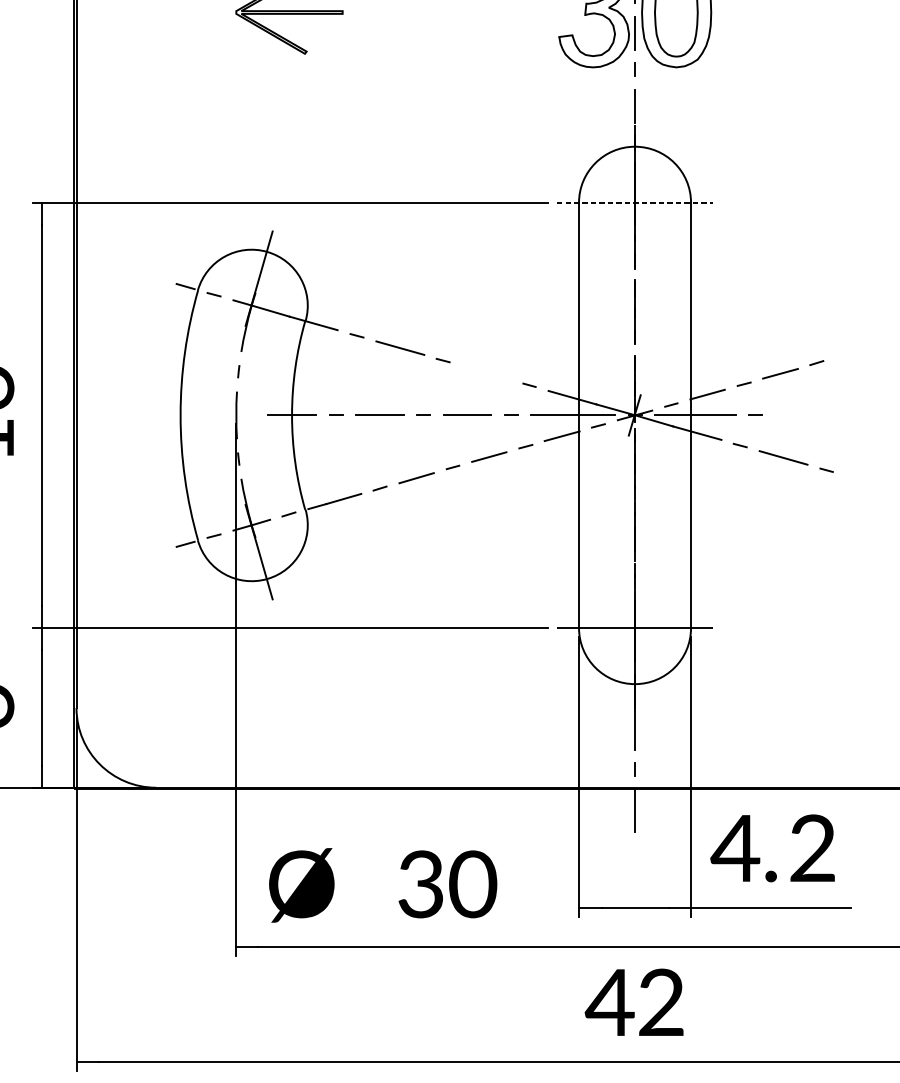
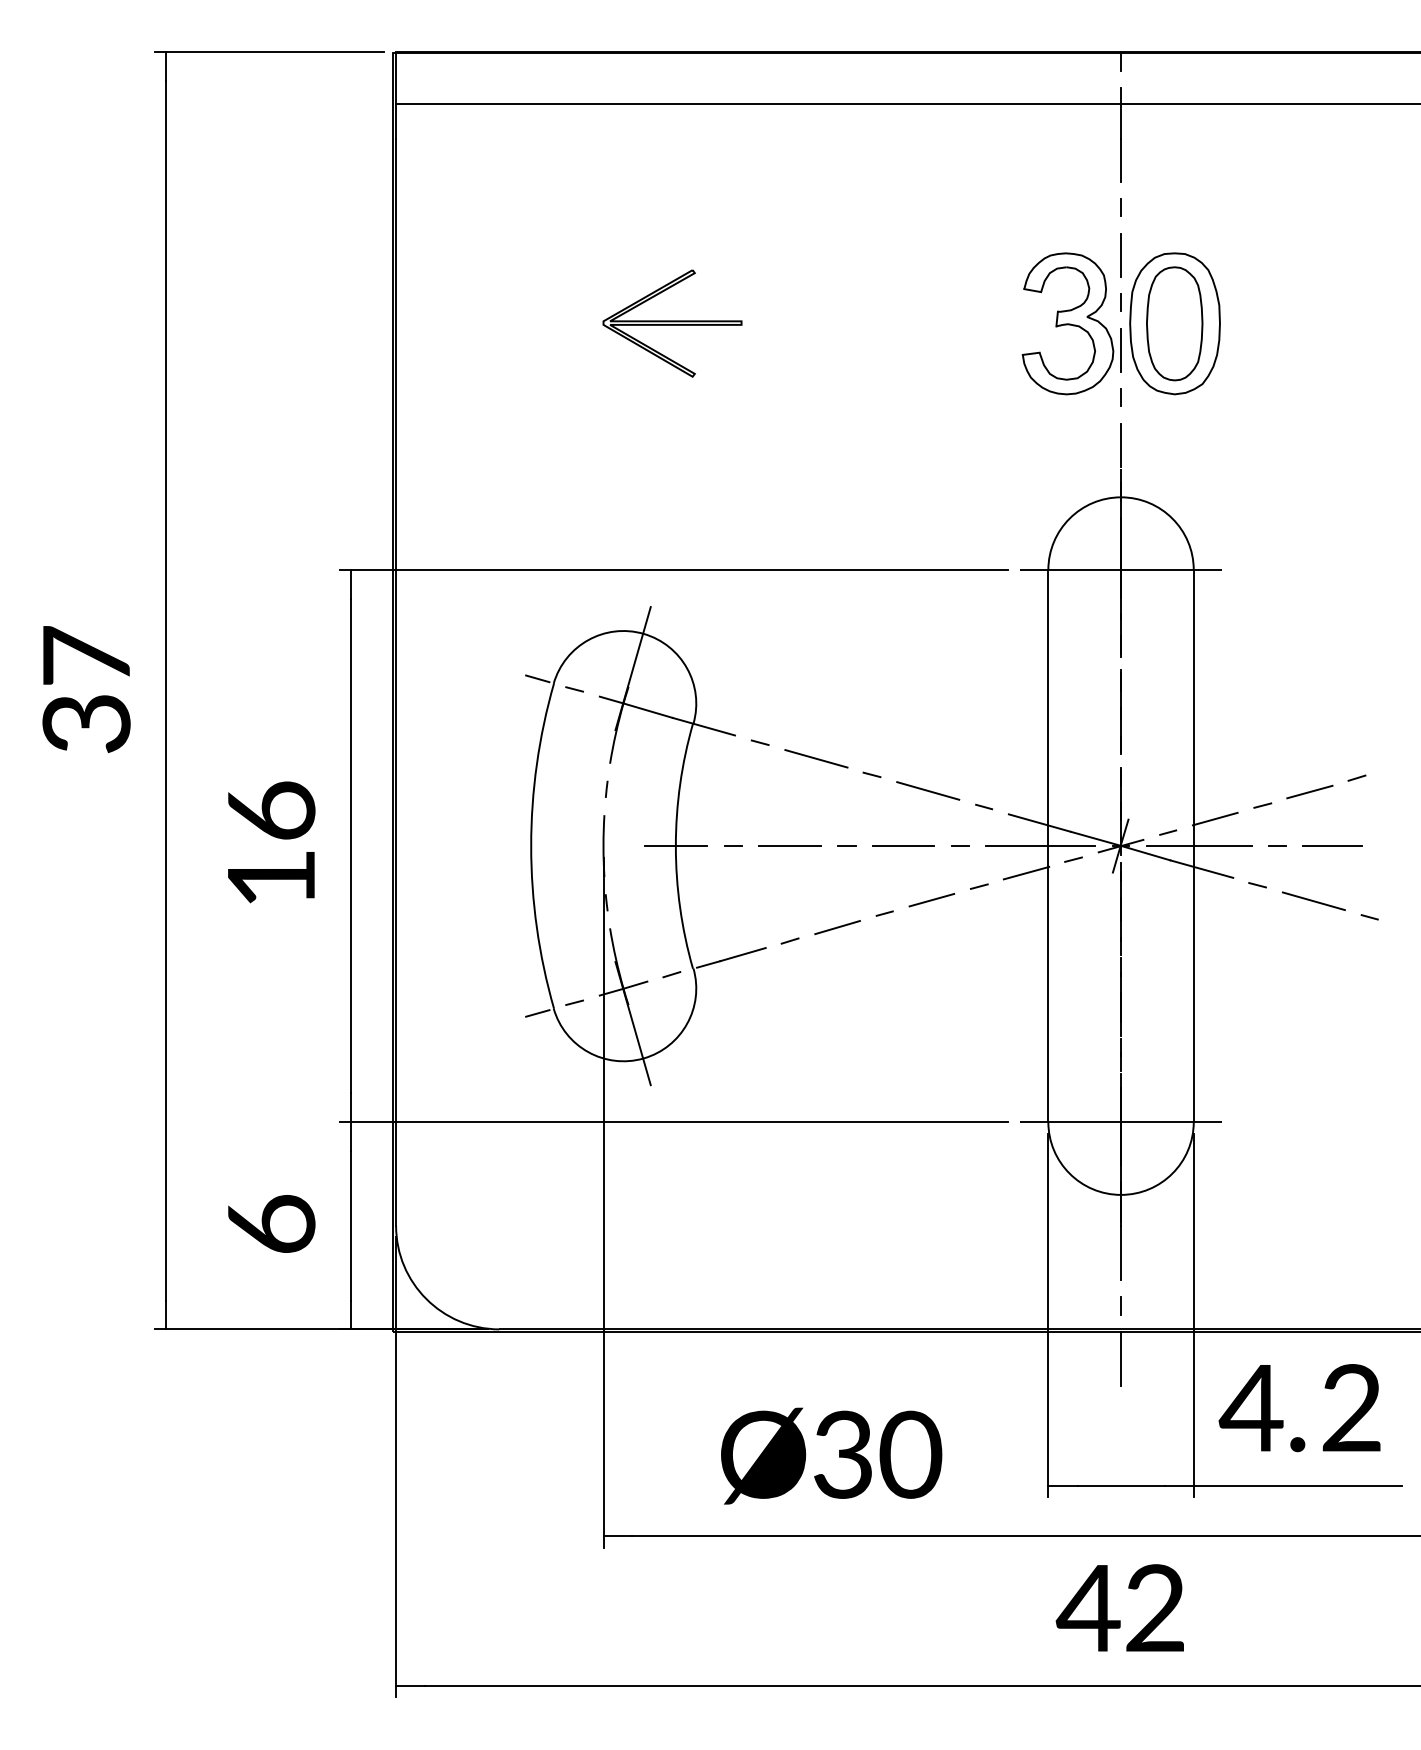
line: (634, 203) -> (1120, 570), dashed -> solid
line: (486, 372) -> (928, 790), added
line: (797, 414) -> (1332, 845), added
text: (301, 884) -> (763, 1455), moved

